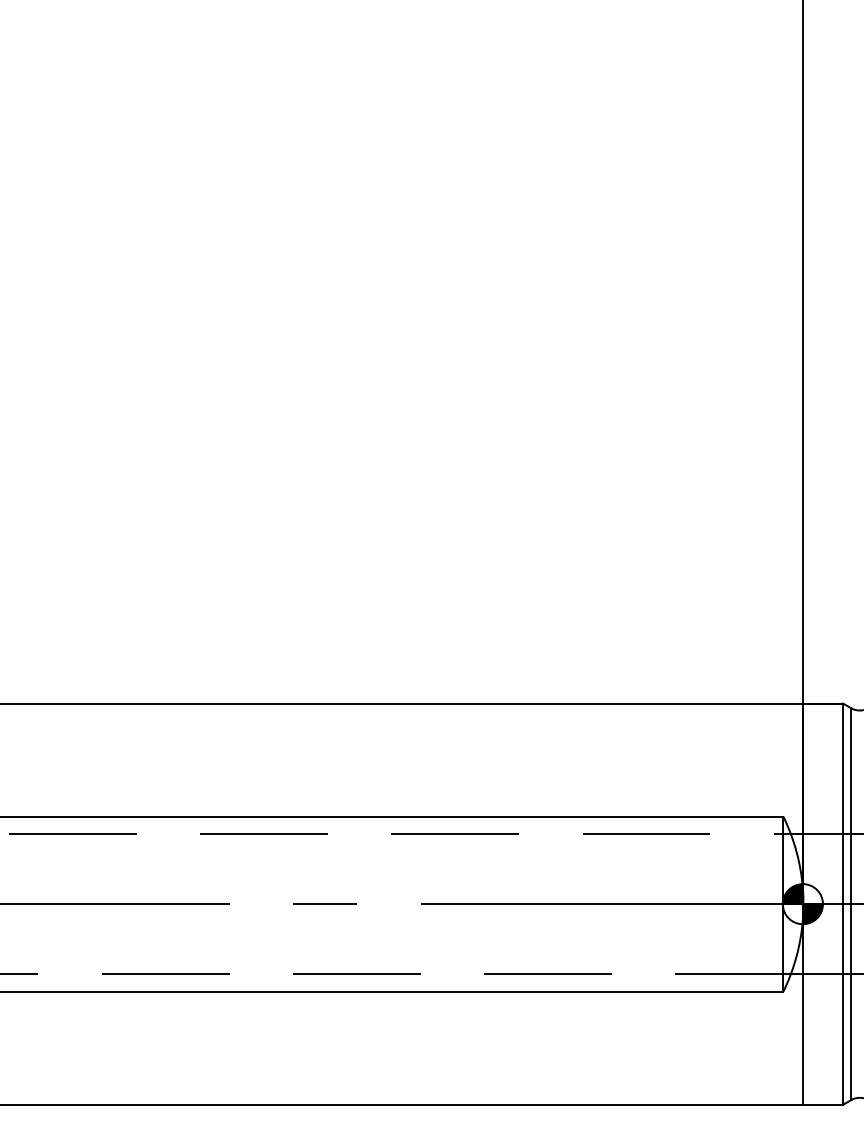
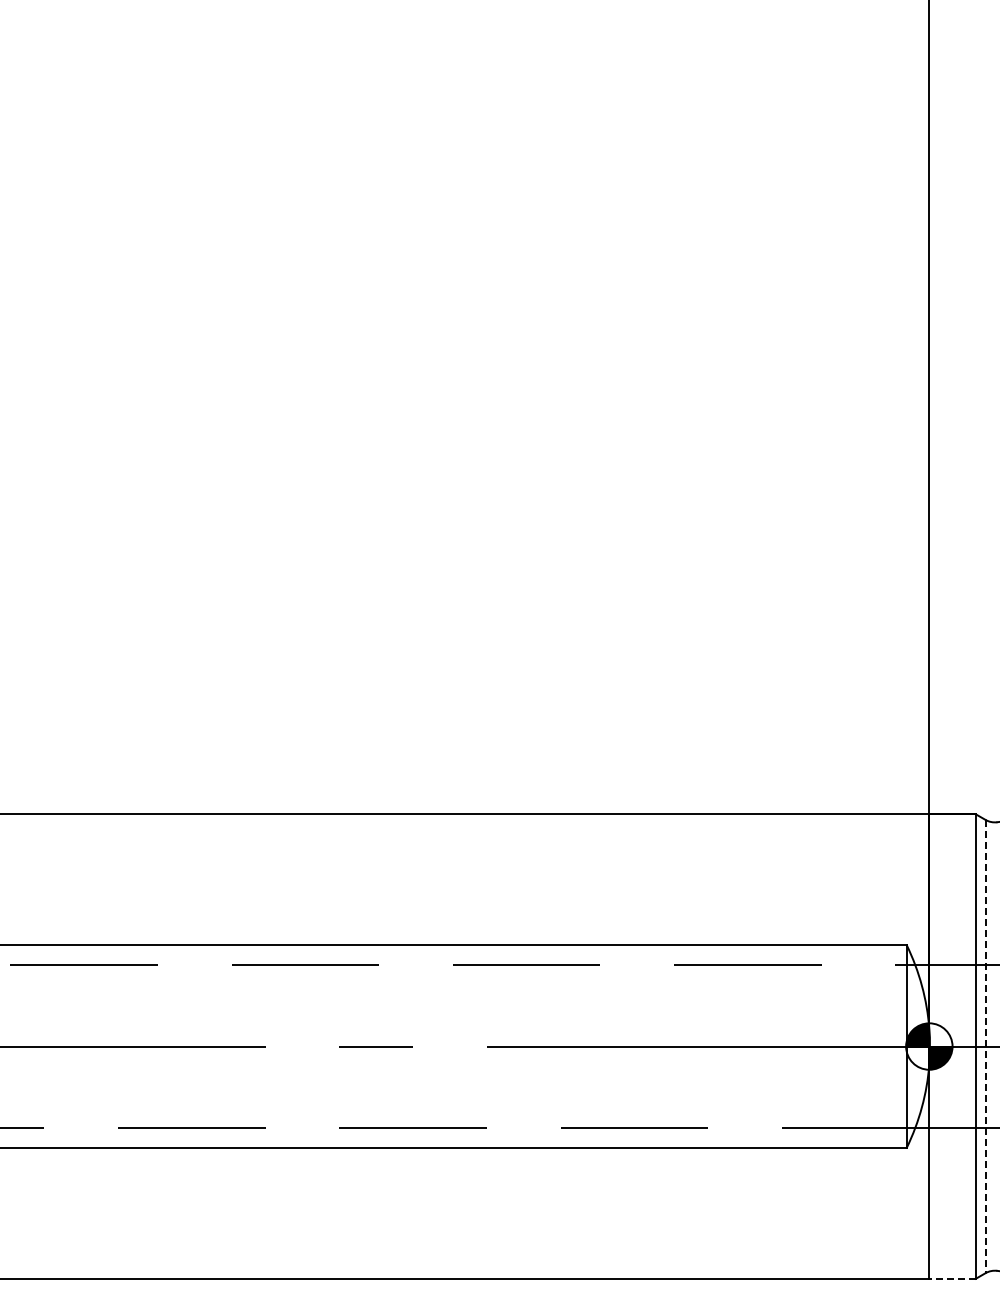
line: (851, 904) -> (985, 1046), solid -> dashed
line: (822, 1104) -> (952, 1278), solid -> dashed

